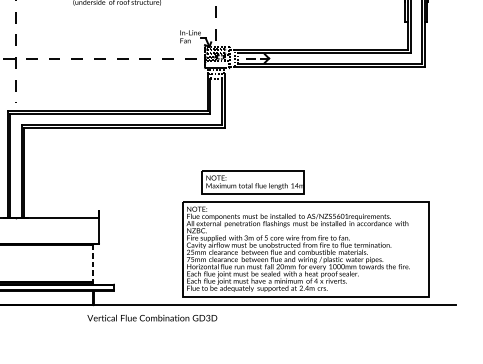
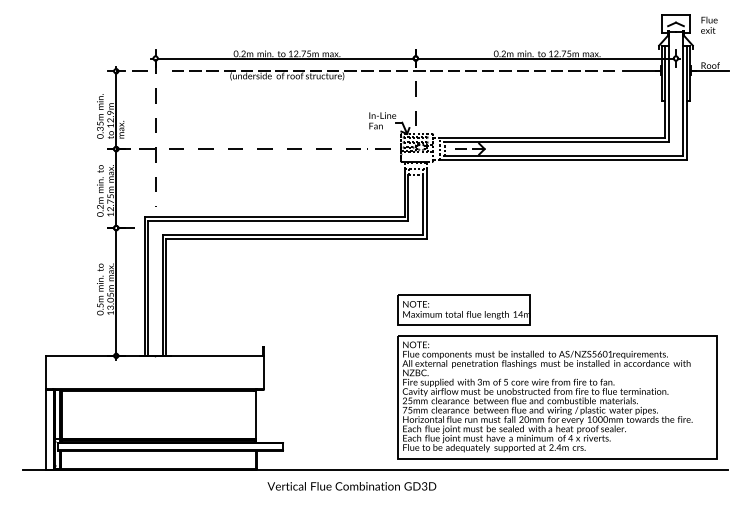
part: (305, 249) -> (557, 397), moved
line: (93, 263) -> (256, 415), dashed -> solid
text: (151, 318) -> (351, 486), moved

